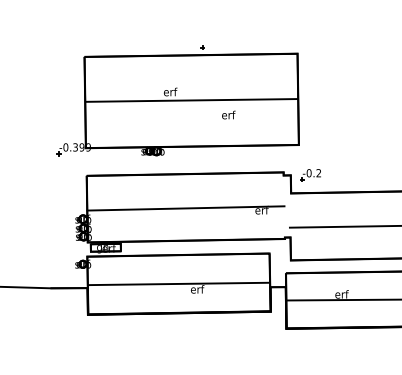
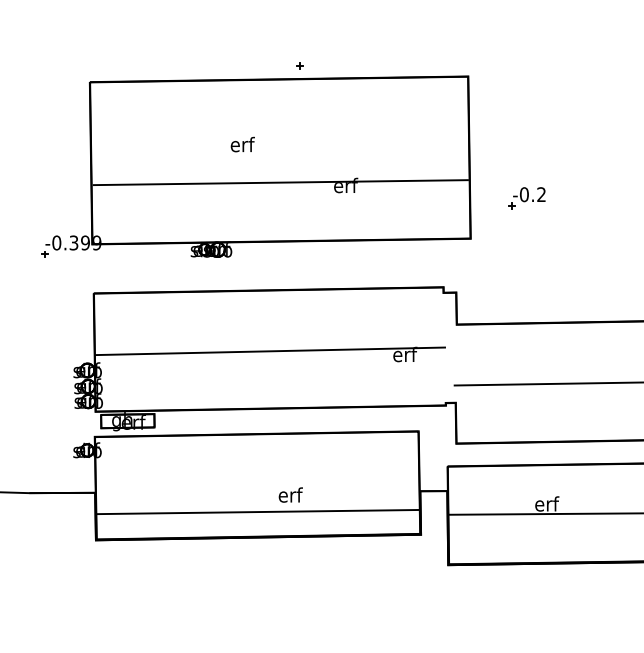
line: (191, 100) -> (279, 182), moved
part: (310, 175) -> (526, 198), moved
line: (178, 283) -> (256, 511), moved

